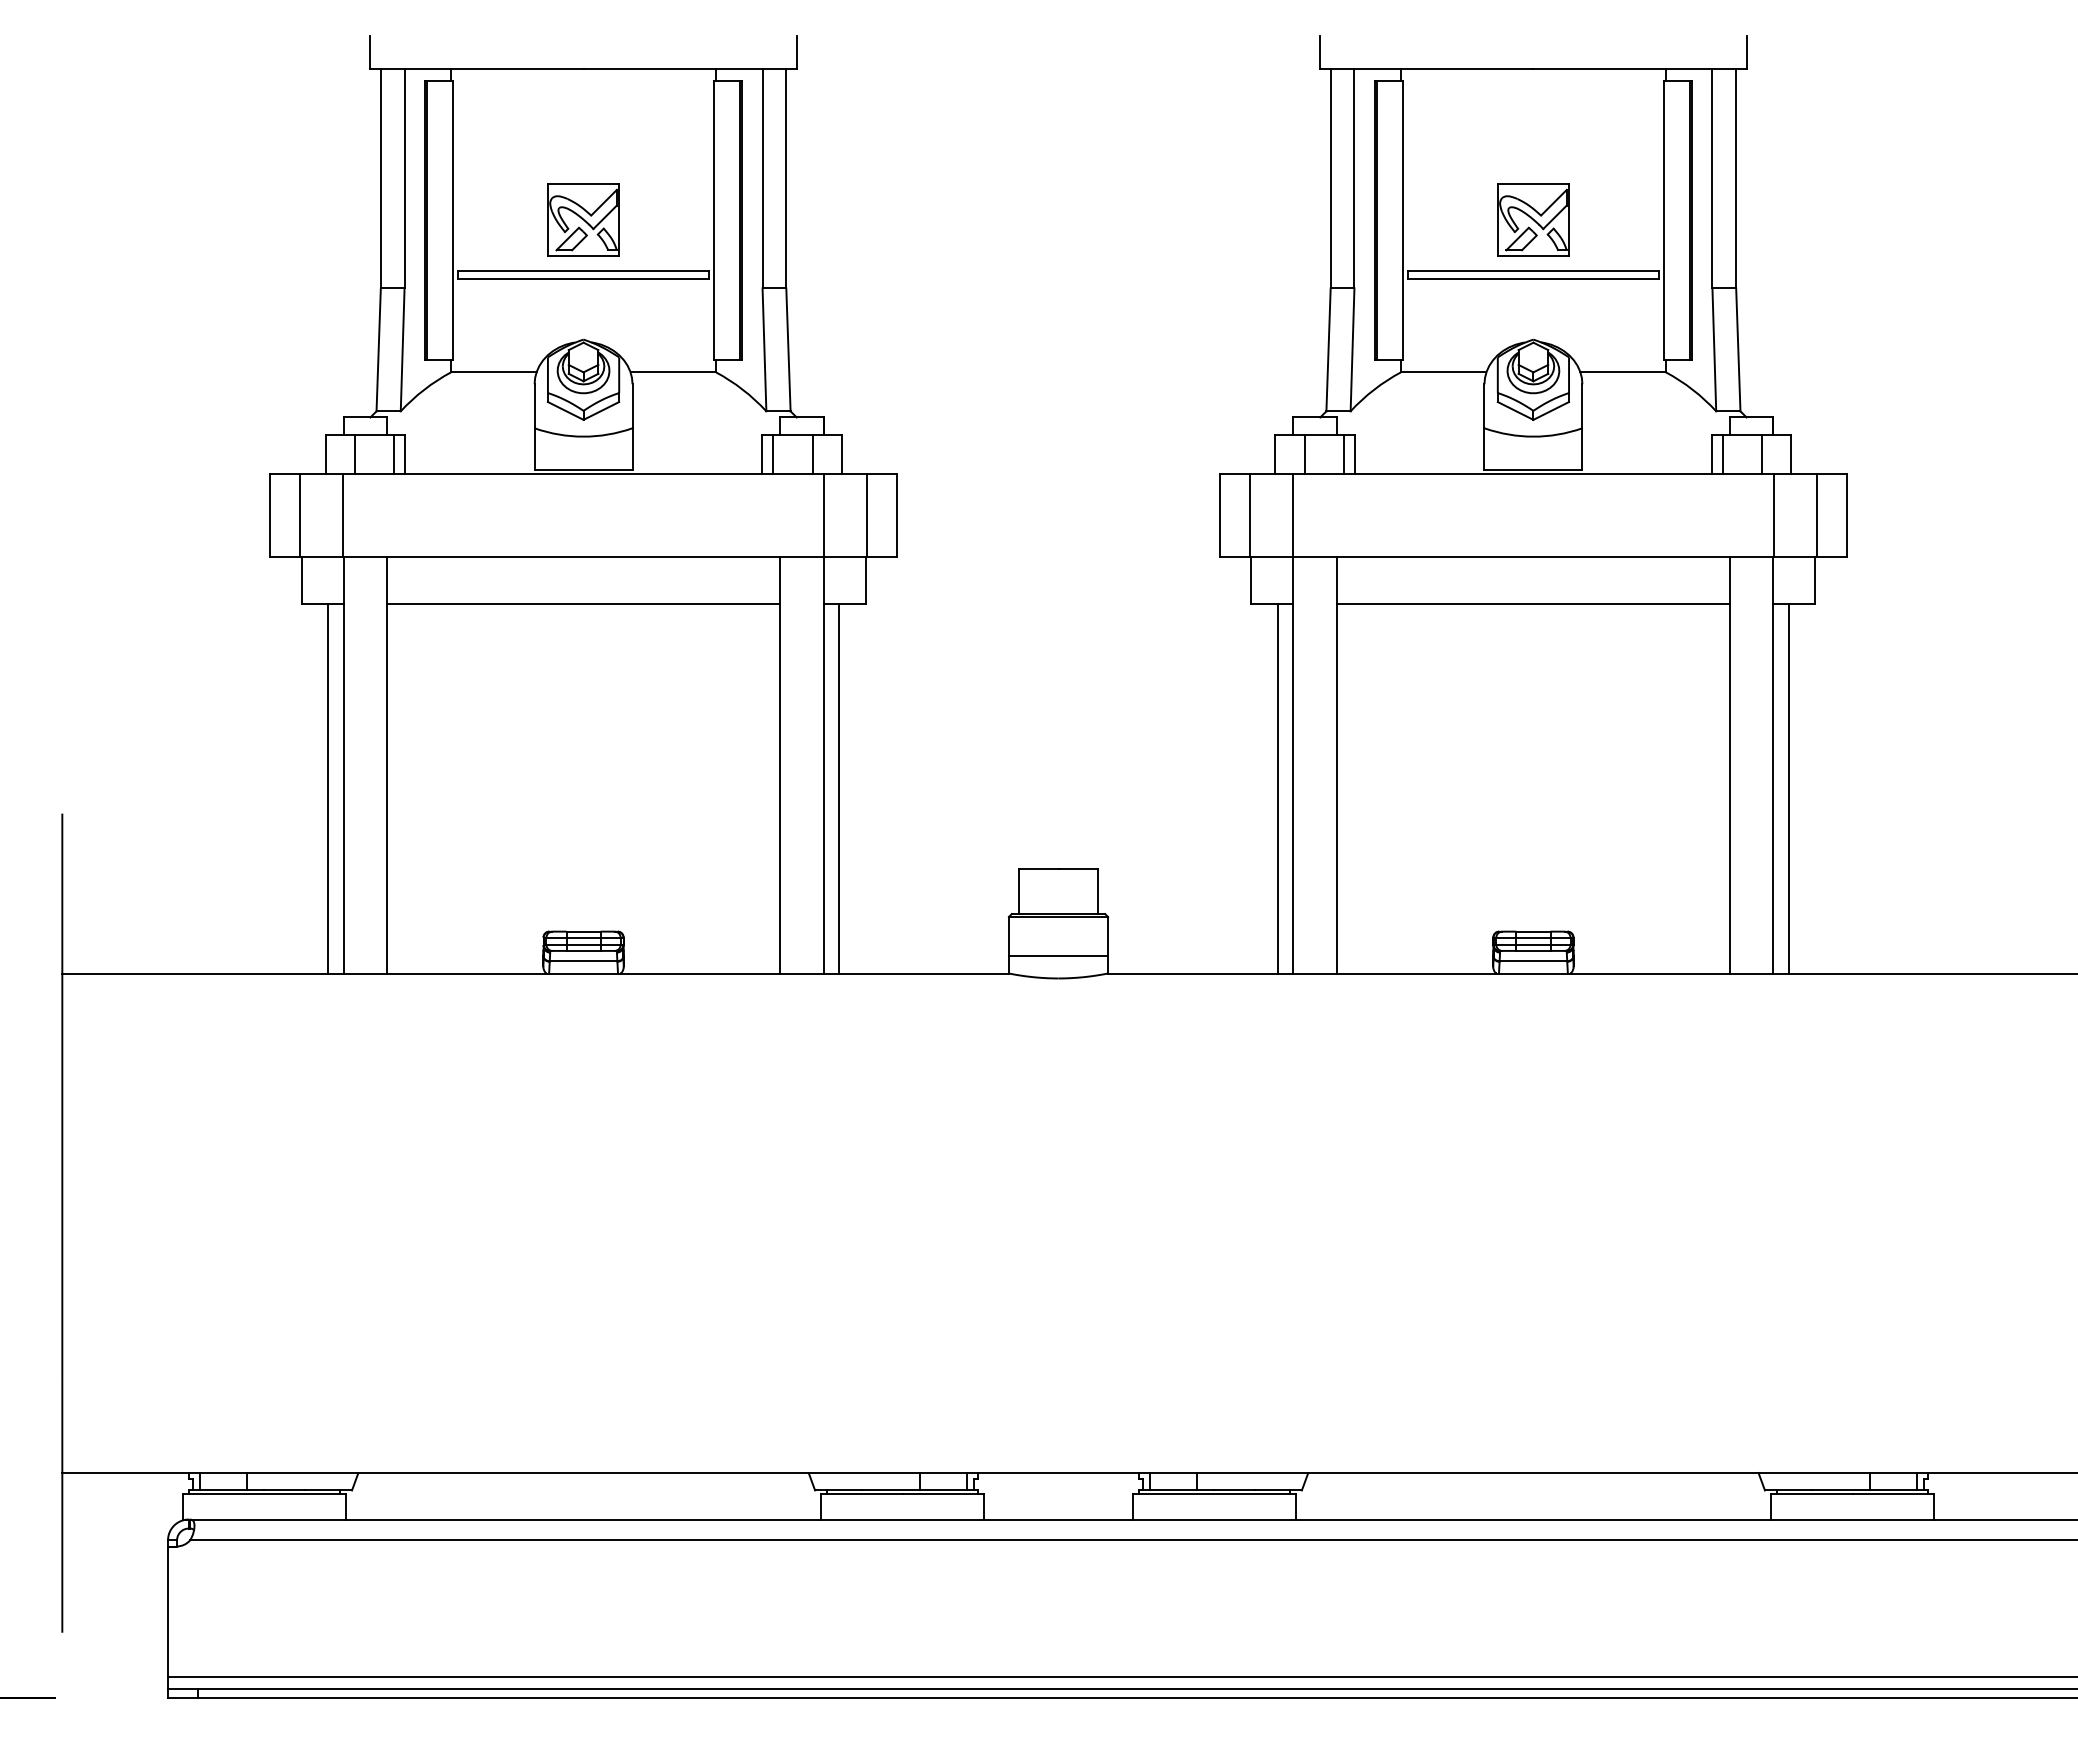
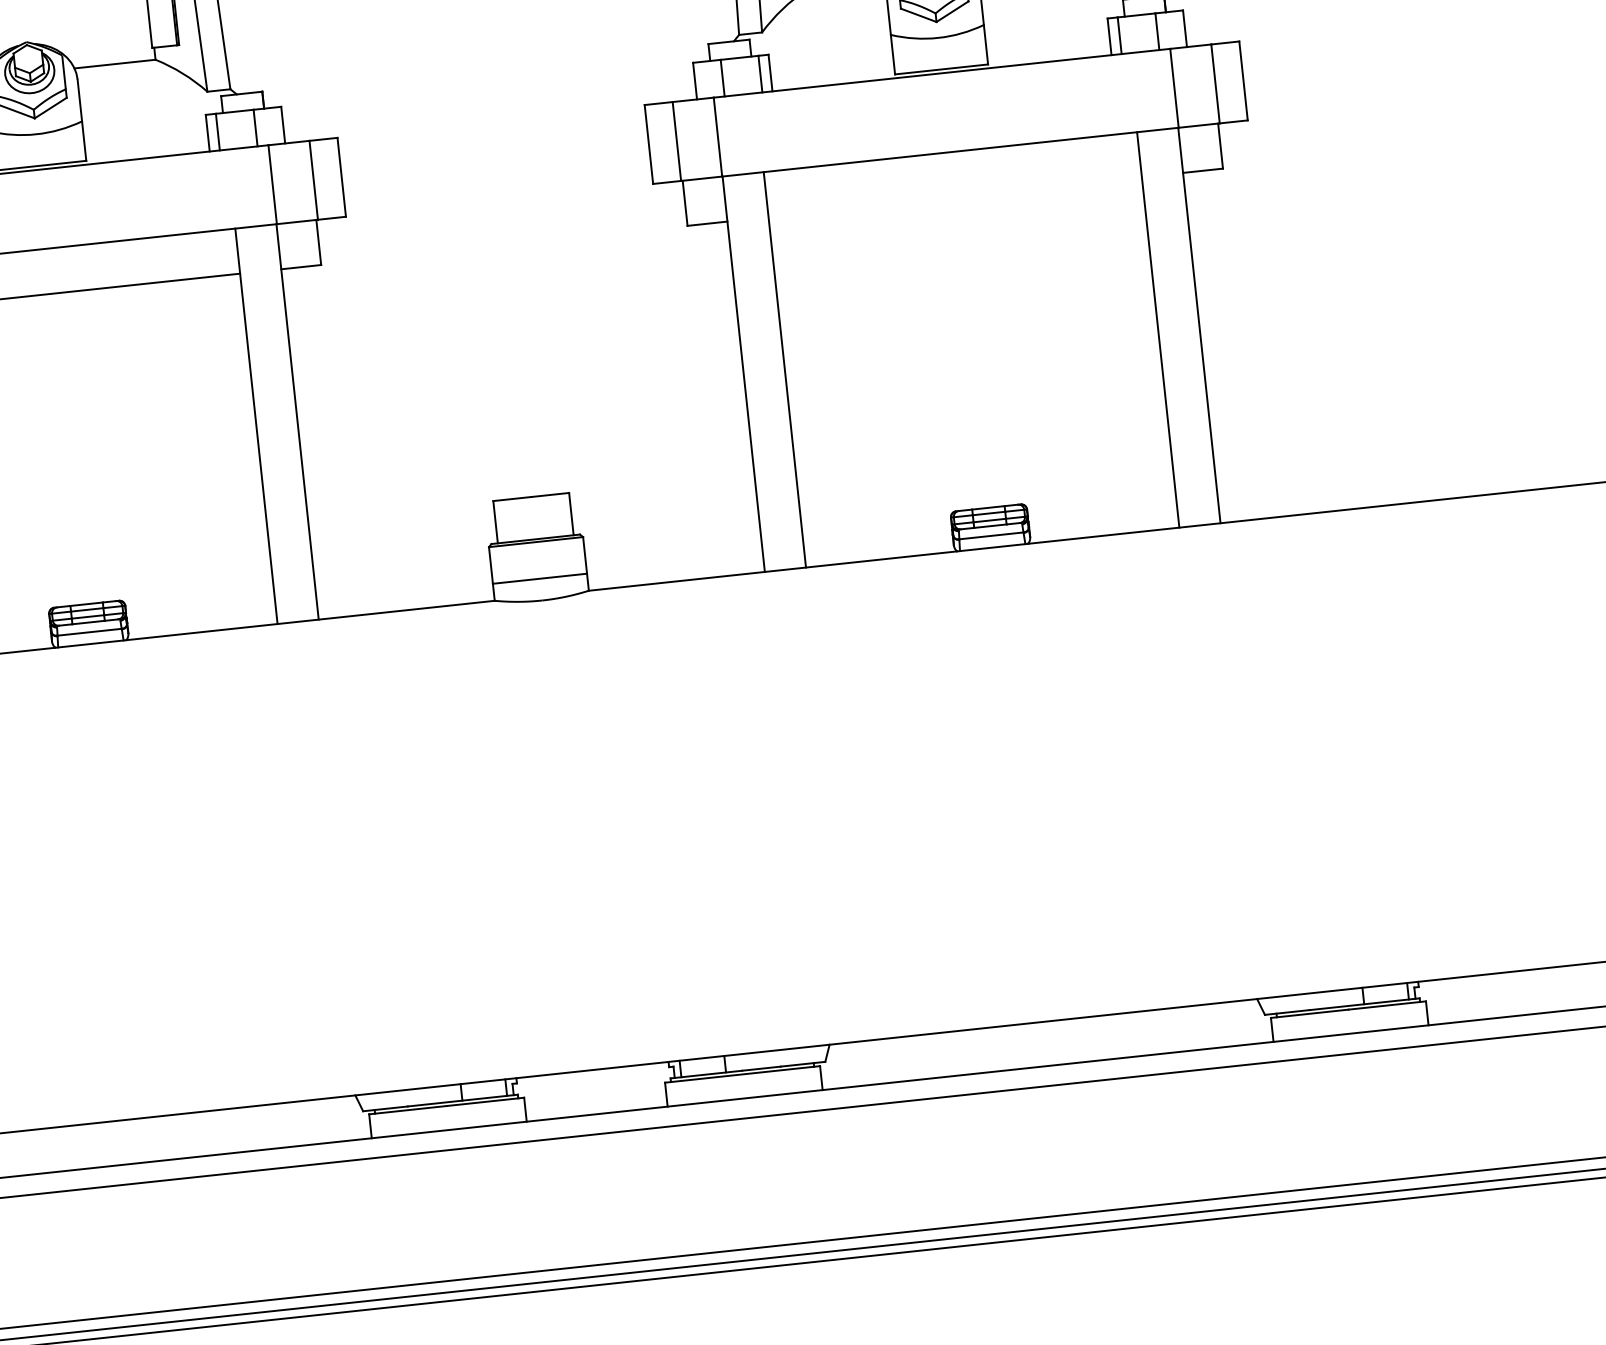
line: (1533, 604) -> (955, 197), removed
line: (838, 788) -> (314, 442), removed
line: (1278, 788) -> (731, 397), removed
line: (1788, 788) -> (1216, 346), removed

